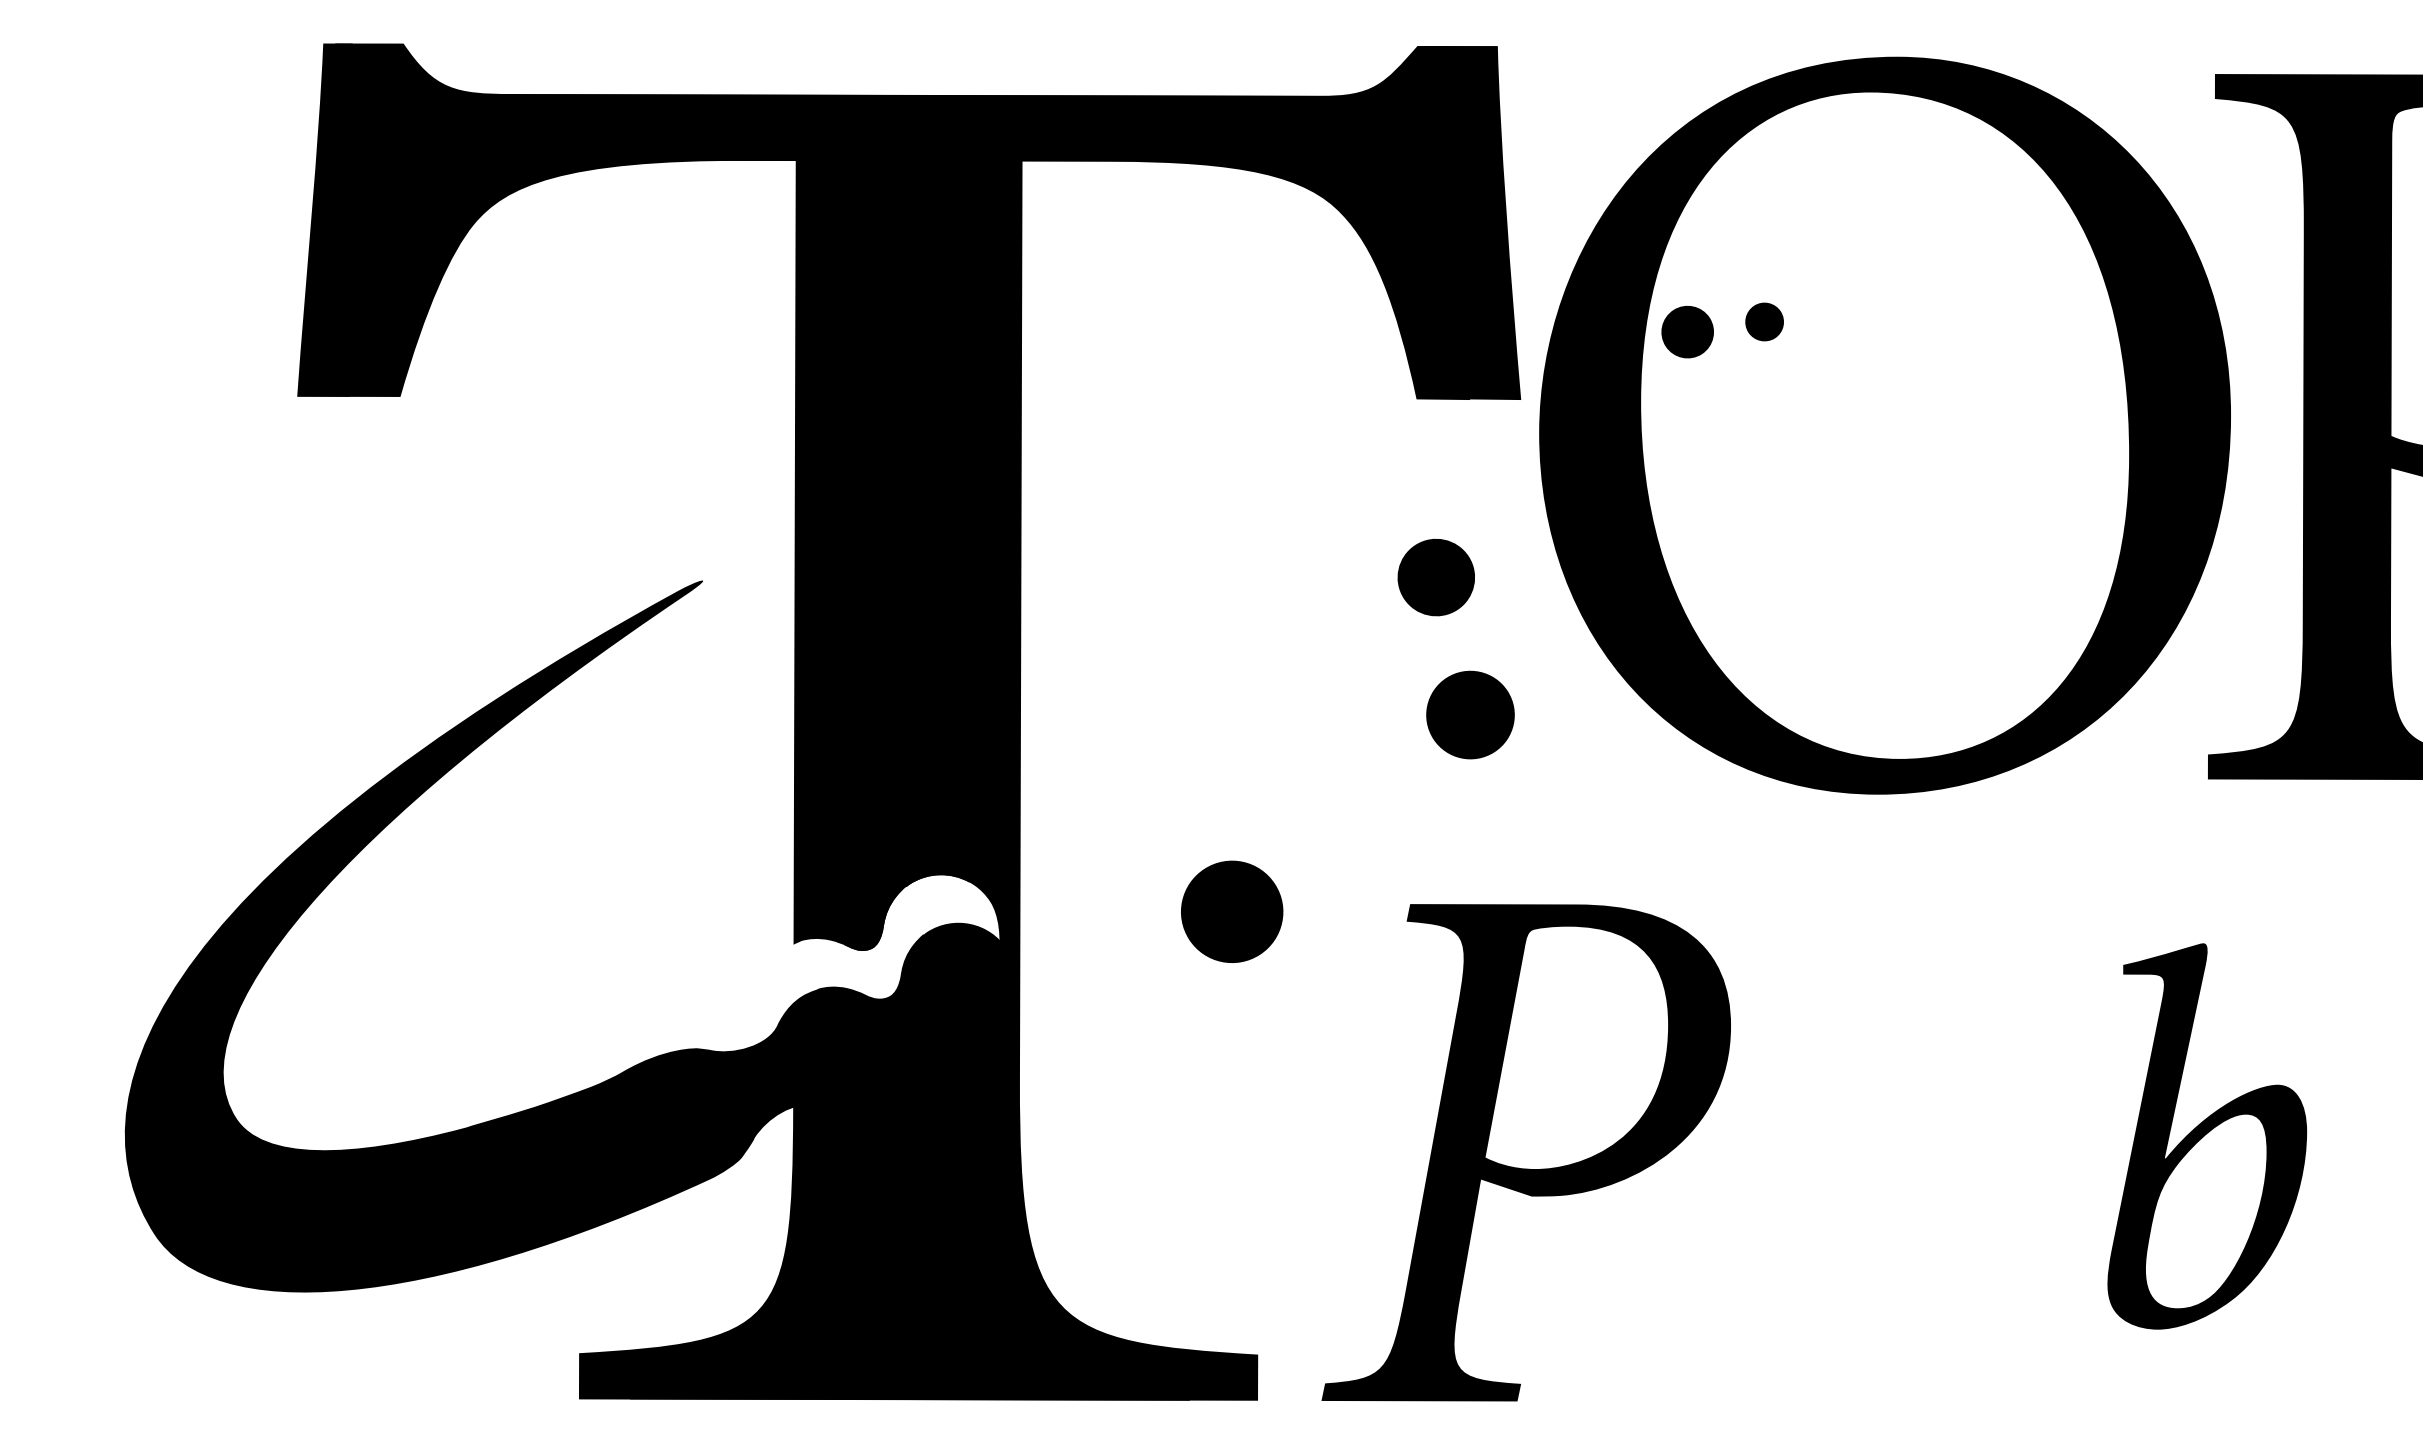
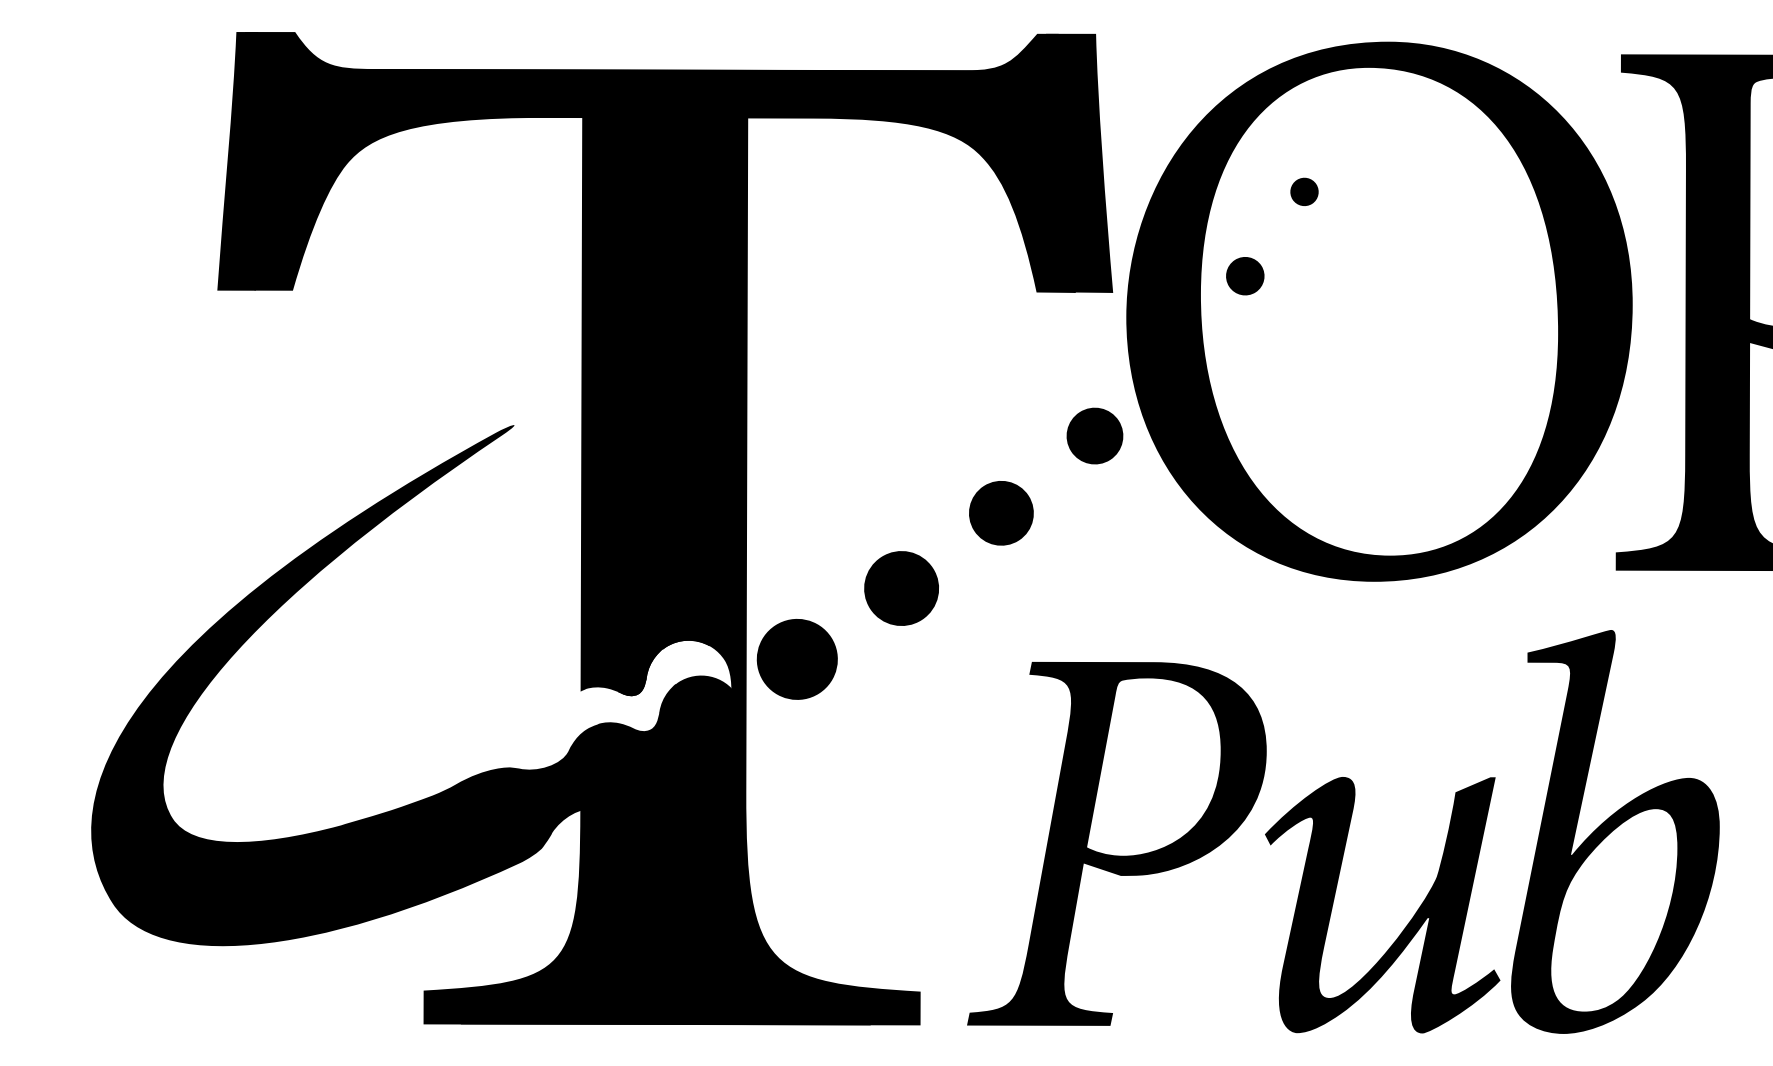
part: (1764, 321) -> (1304, 191), moved
part: (1687, 331) -> (1245, 275), moved
part: (1435, 577) -> (1094, 436), moved
part: (1470, 714) -> (1001, 512), moved
fill: (1089, 900) -> (797, 659), added
part: (1232, 911) -> (901, 588), moved
part: (2206, 1136) -> (1614, 831), size x1.43
fill: (1889, 1236) -> (1382, 905), added

